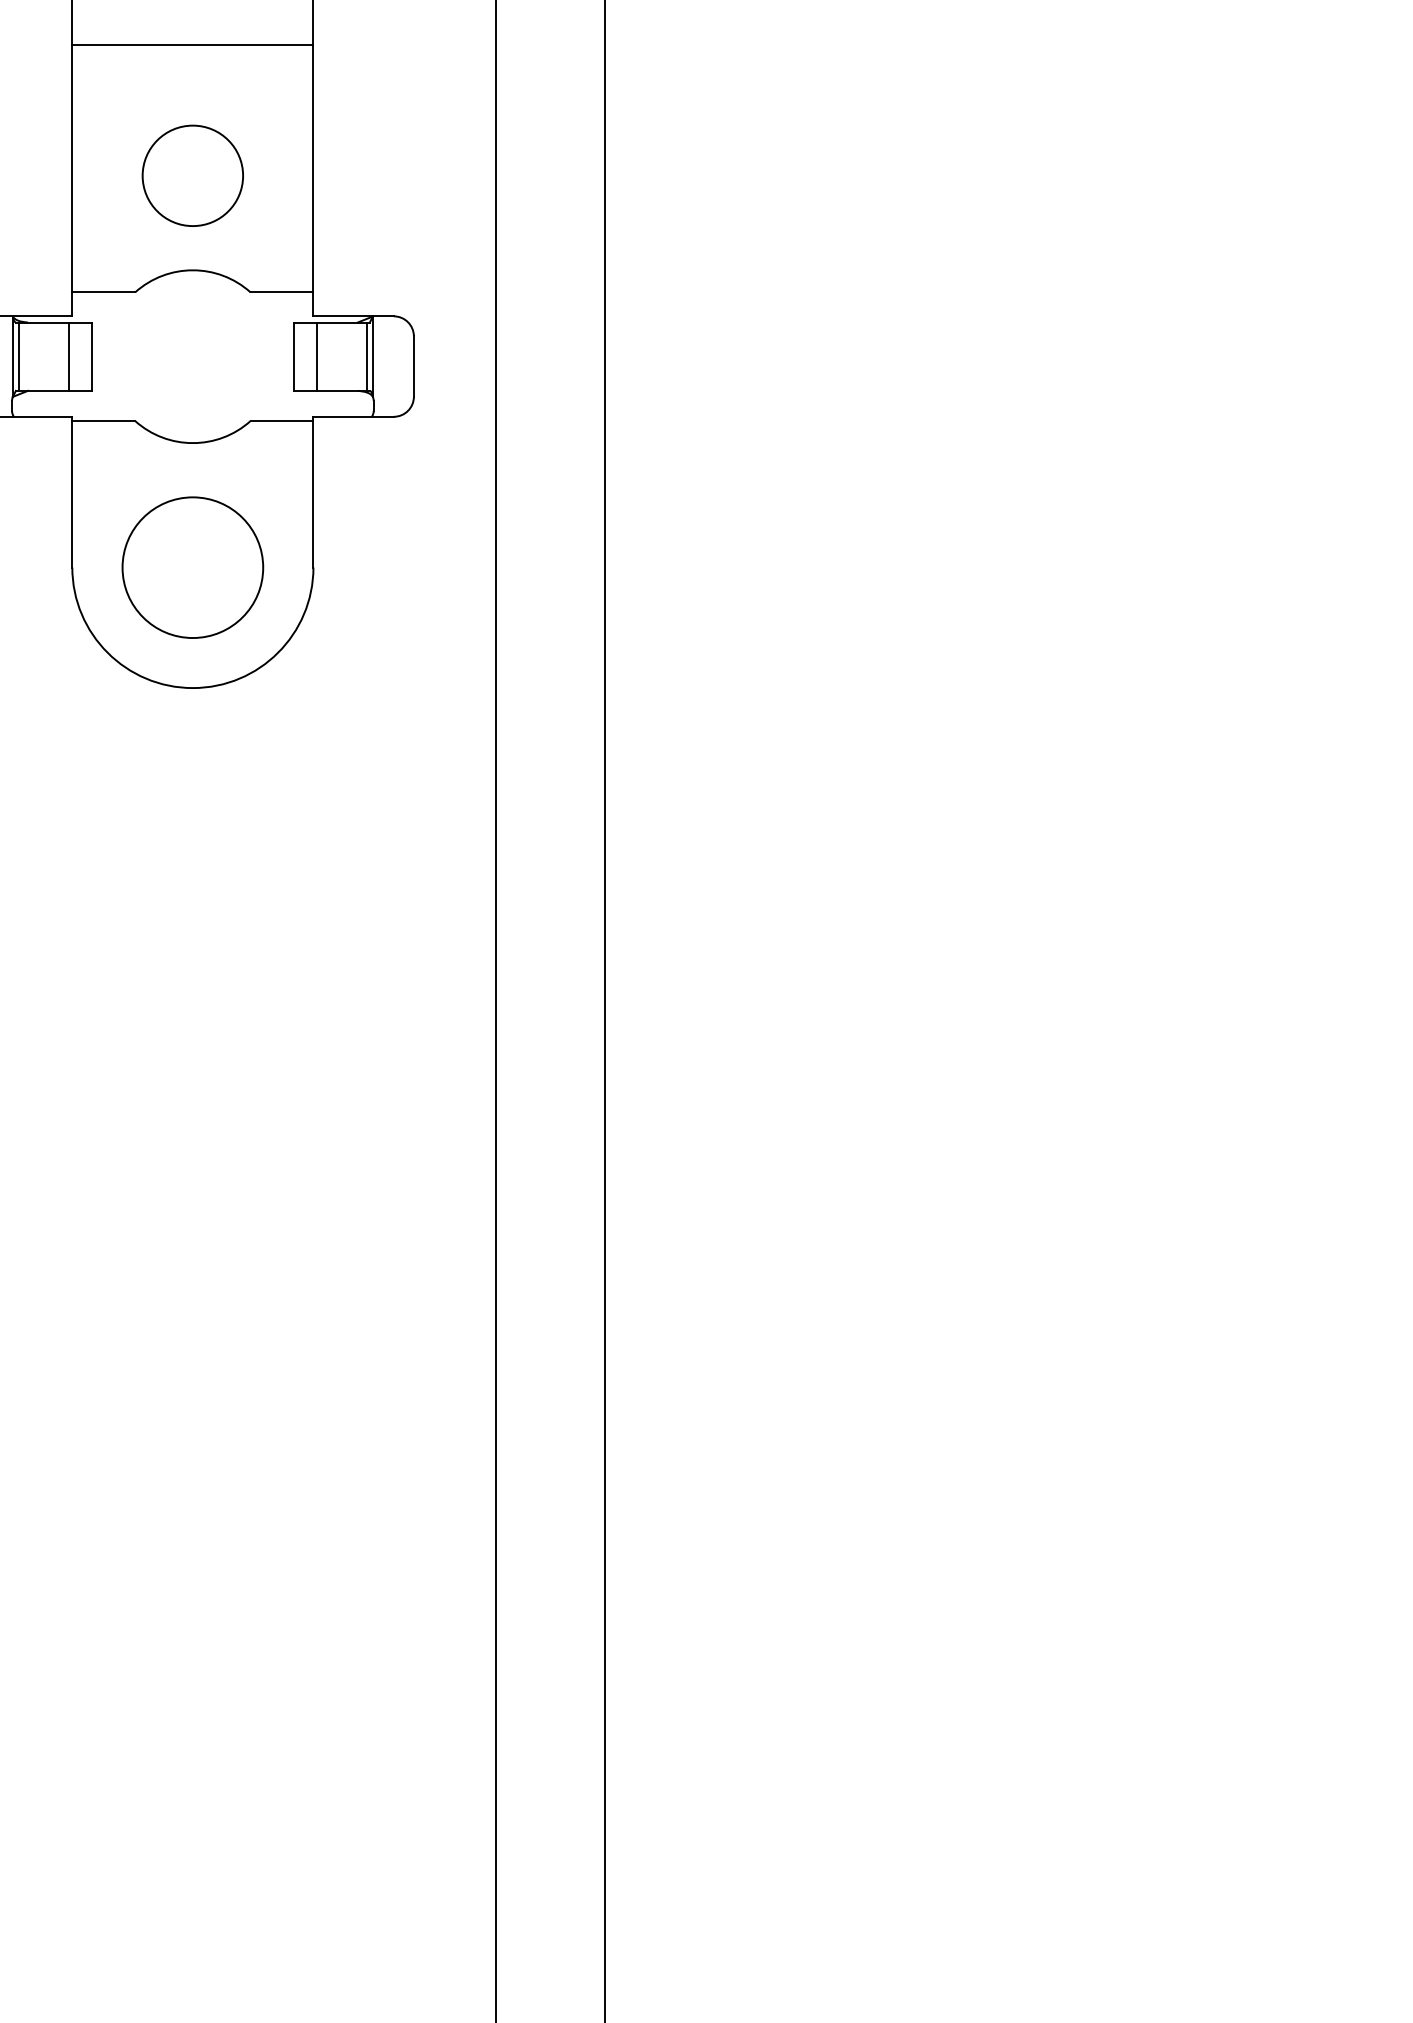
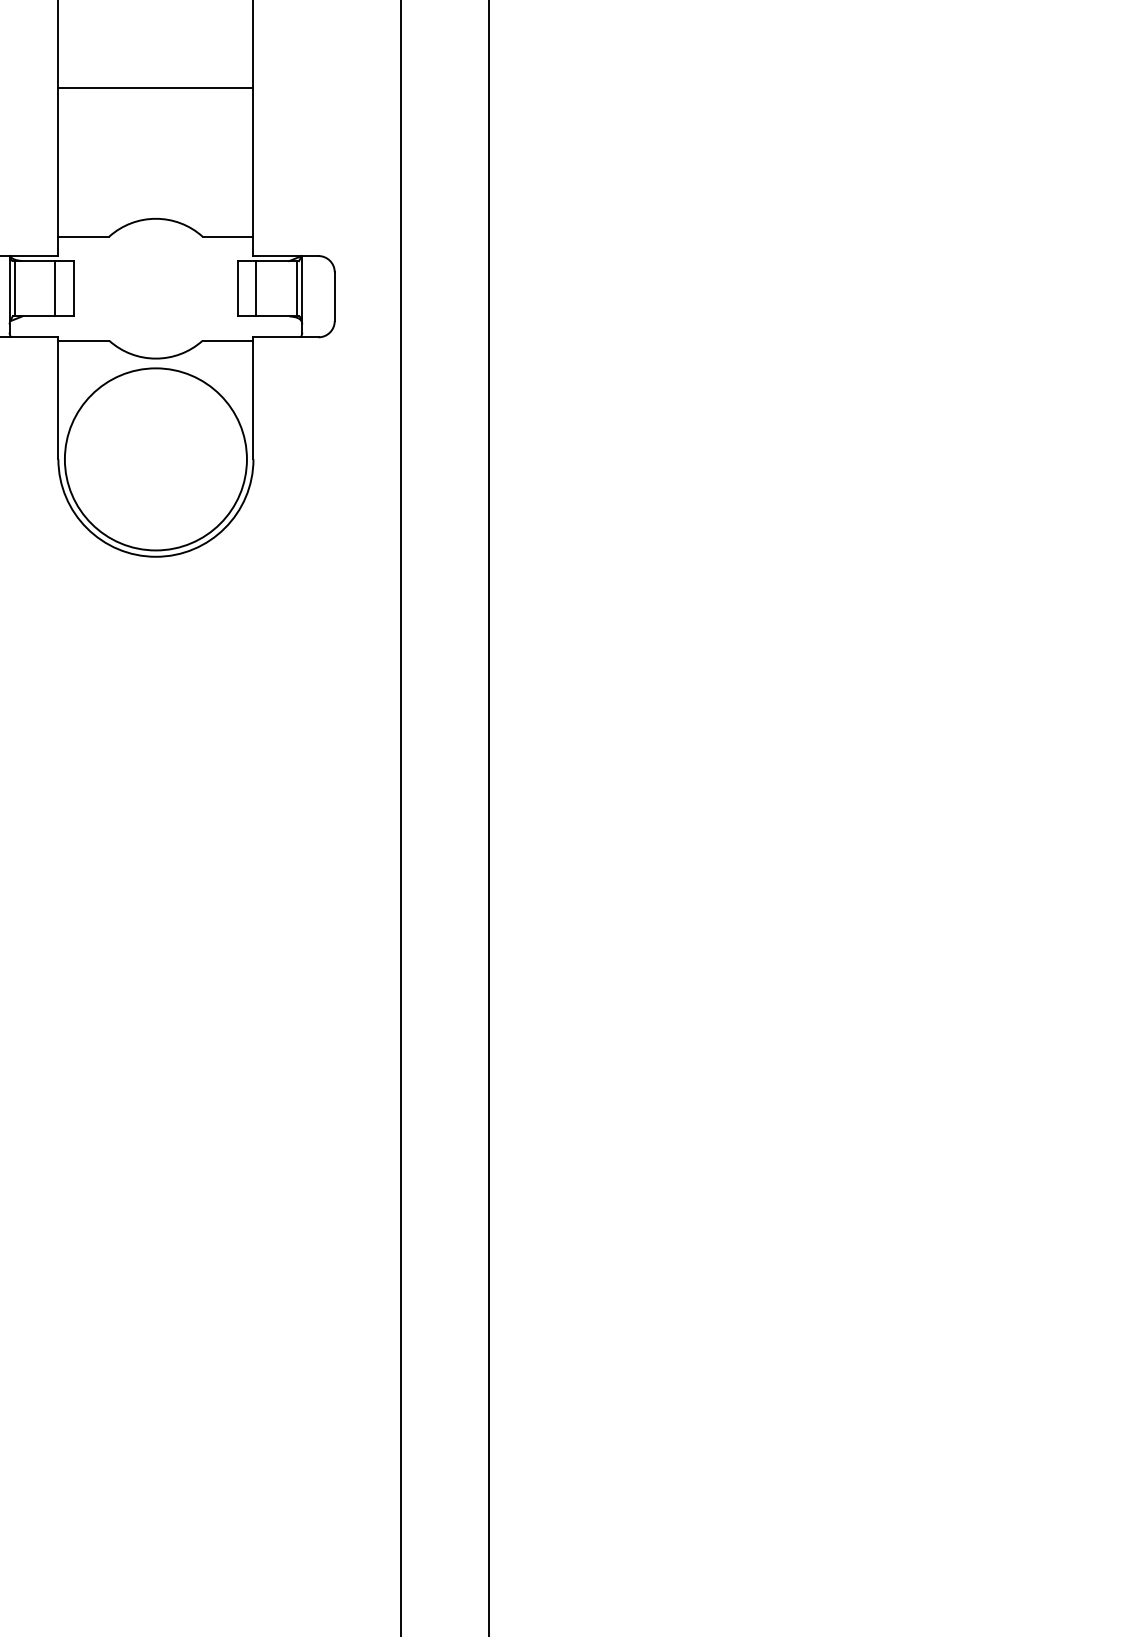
line: (192, 45) -> (155, 87), moved
circle: (192, 175) -> (155, 142), removed
circle: (192, 567) -> (155, 459), size x1.6

